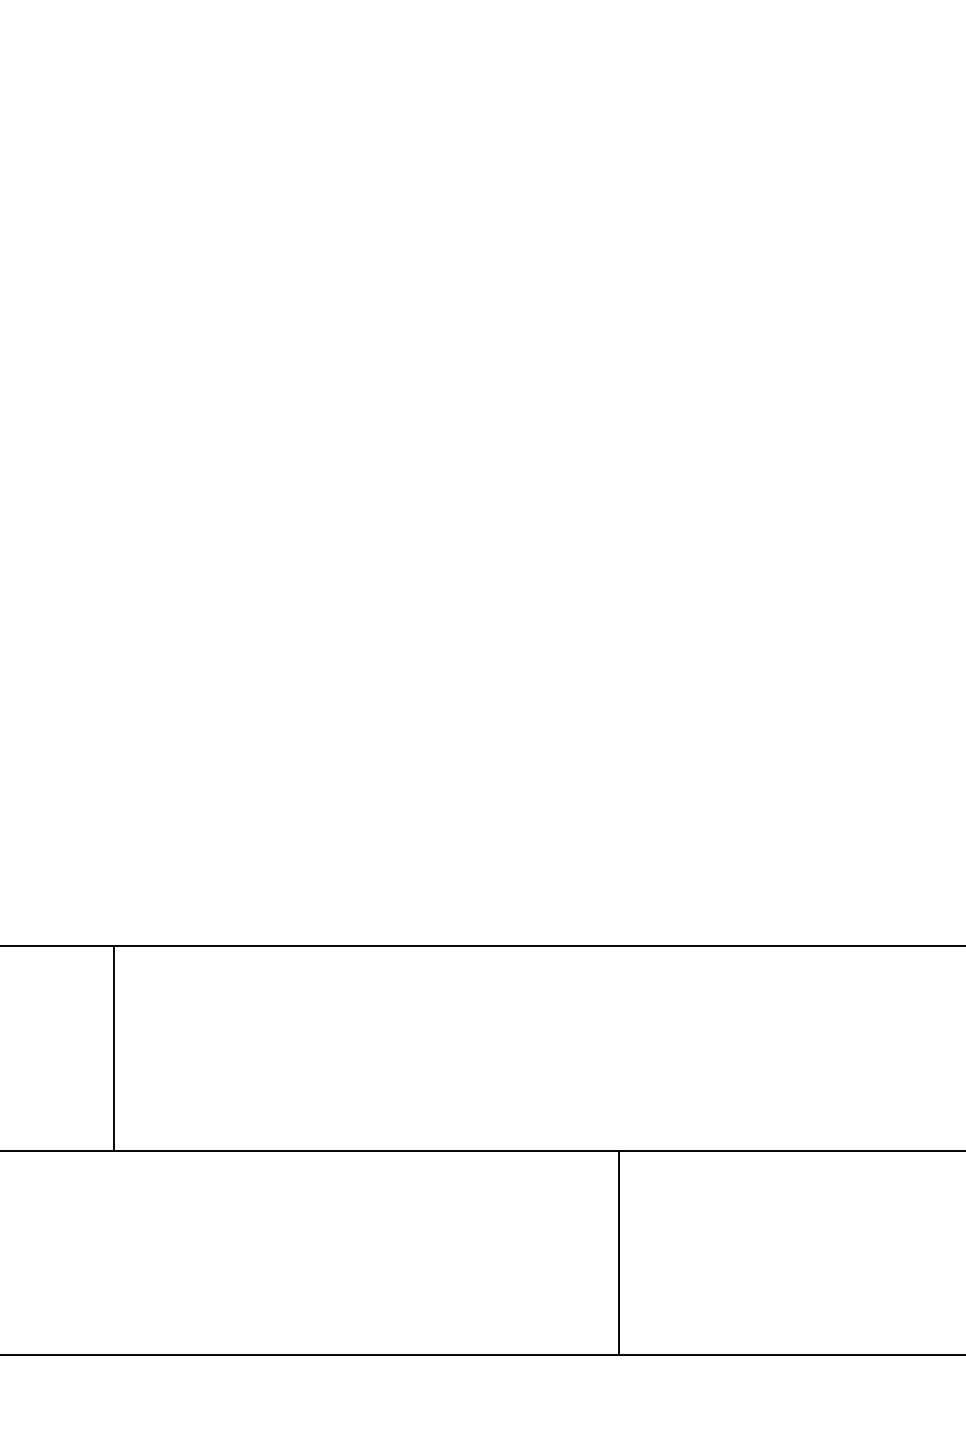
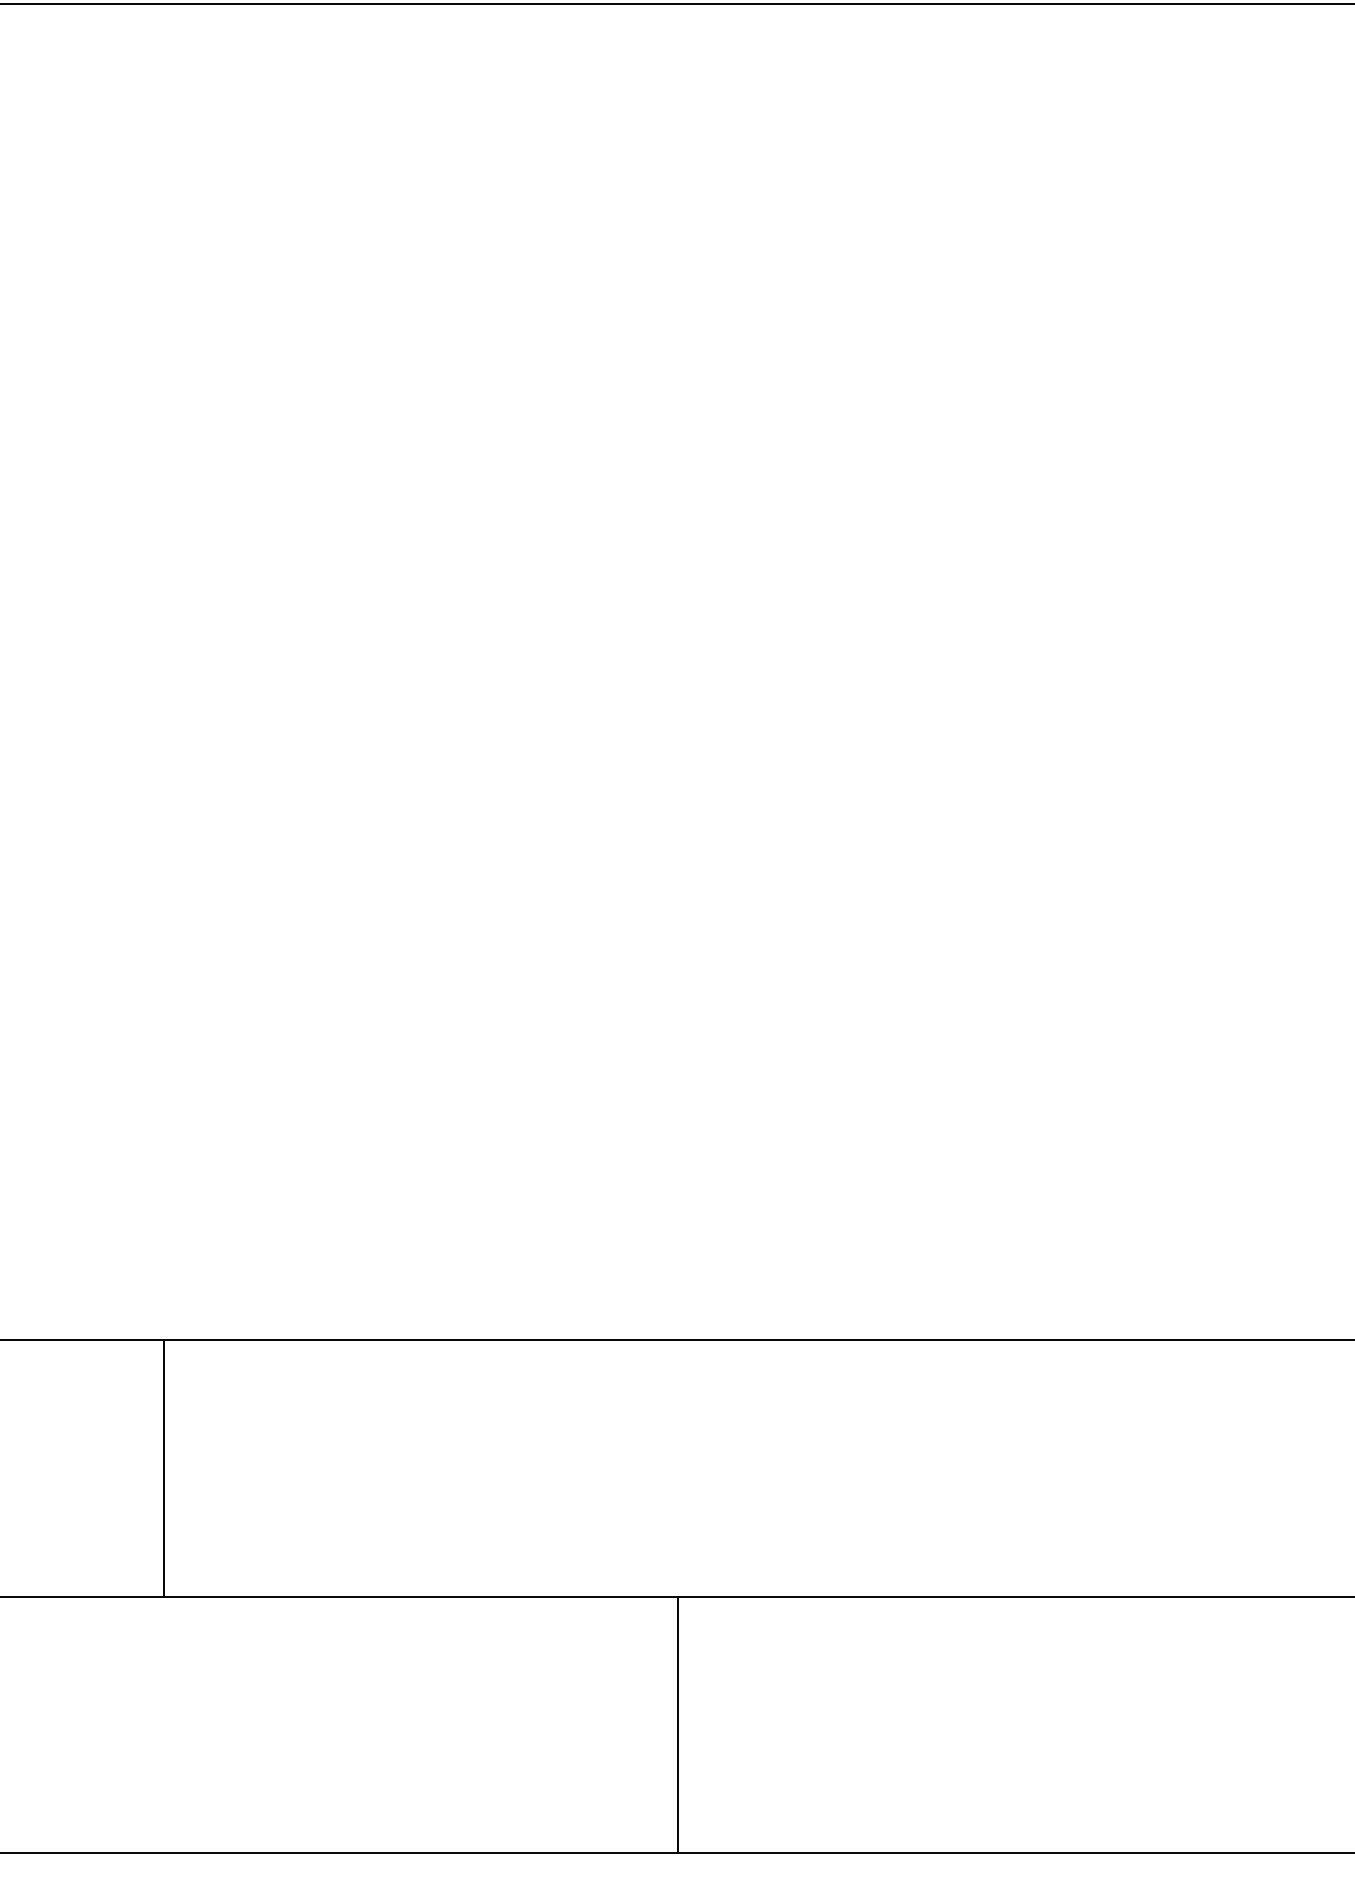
line: (114, 1047) -> (164, 1467), moved
line: (618, 1252) -> (677, 1724), moved

